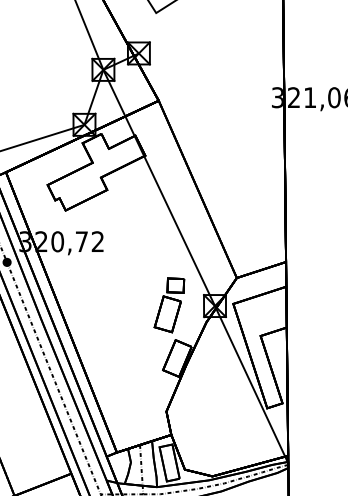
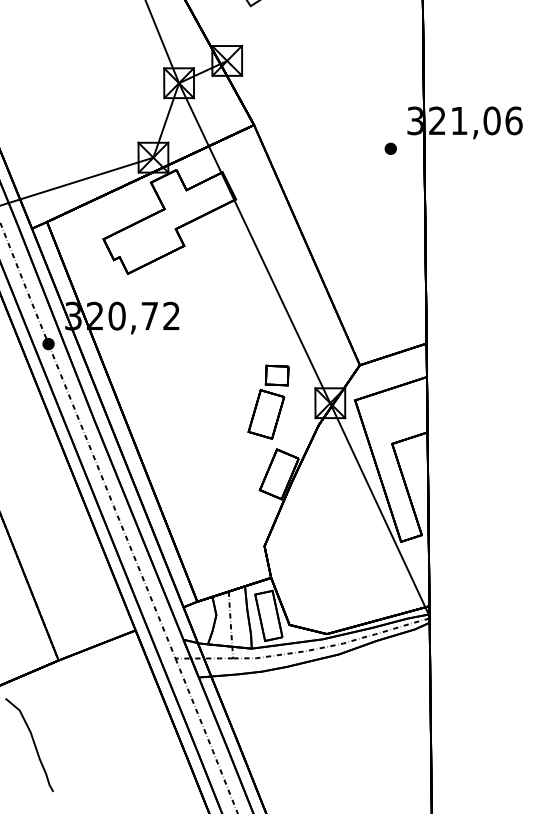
part: (259, 118) -> (390, 148), added

